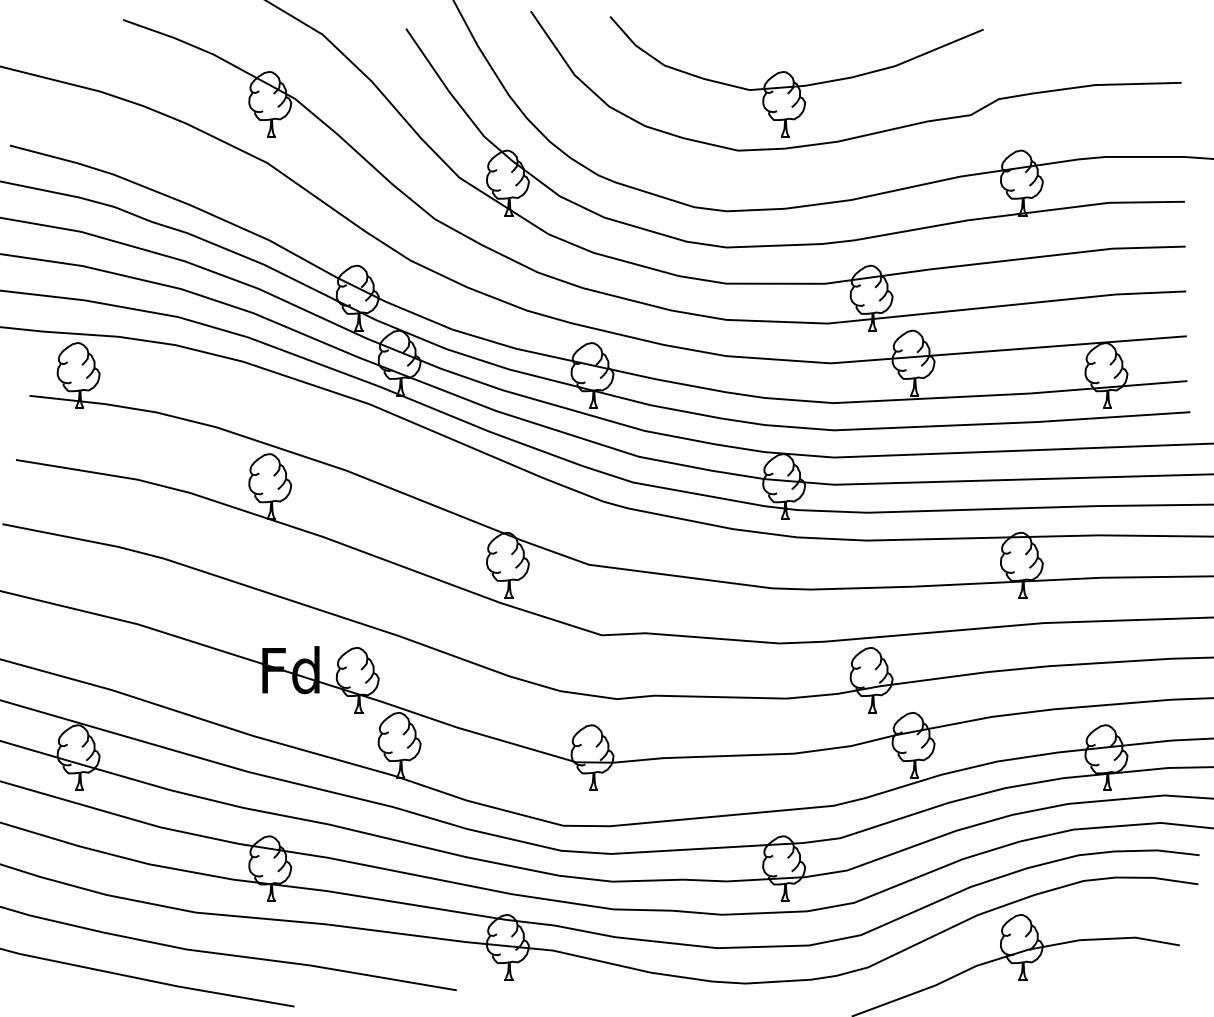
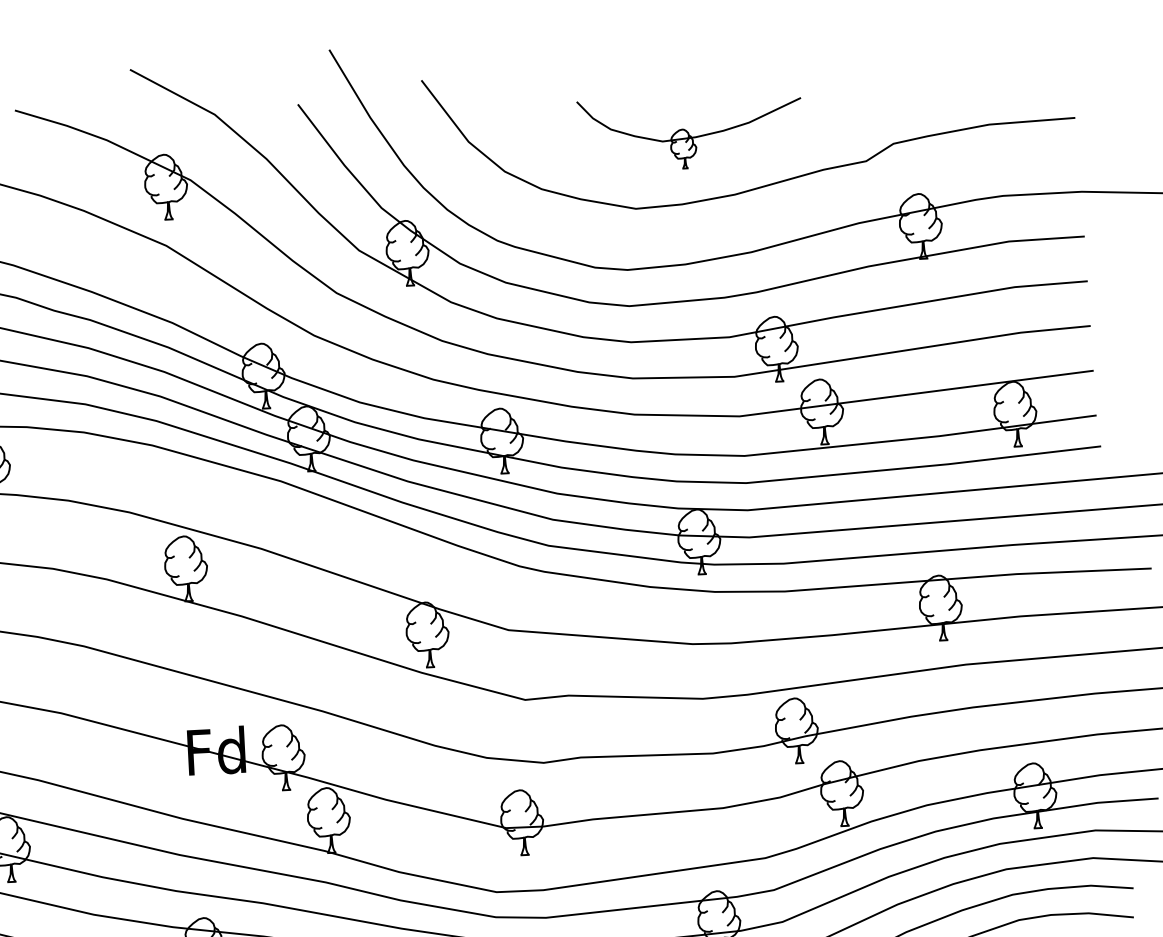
part: (796, 76) -> (690, 131), size x0.6

